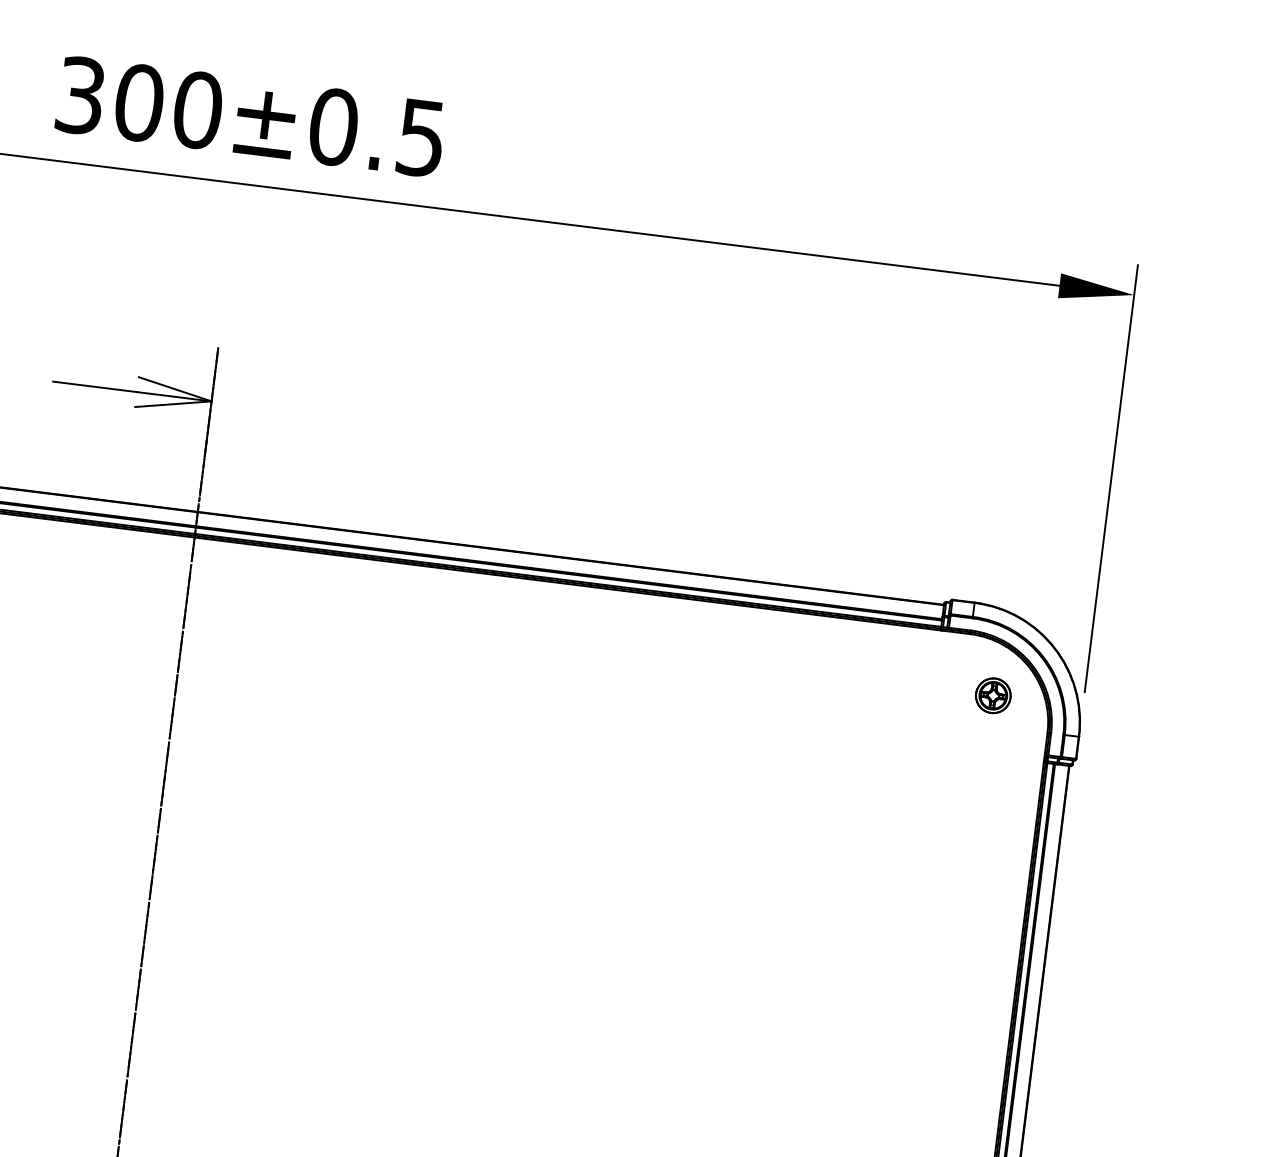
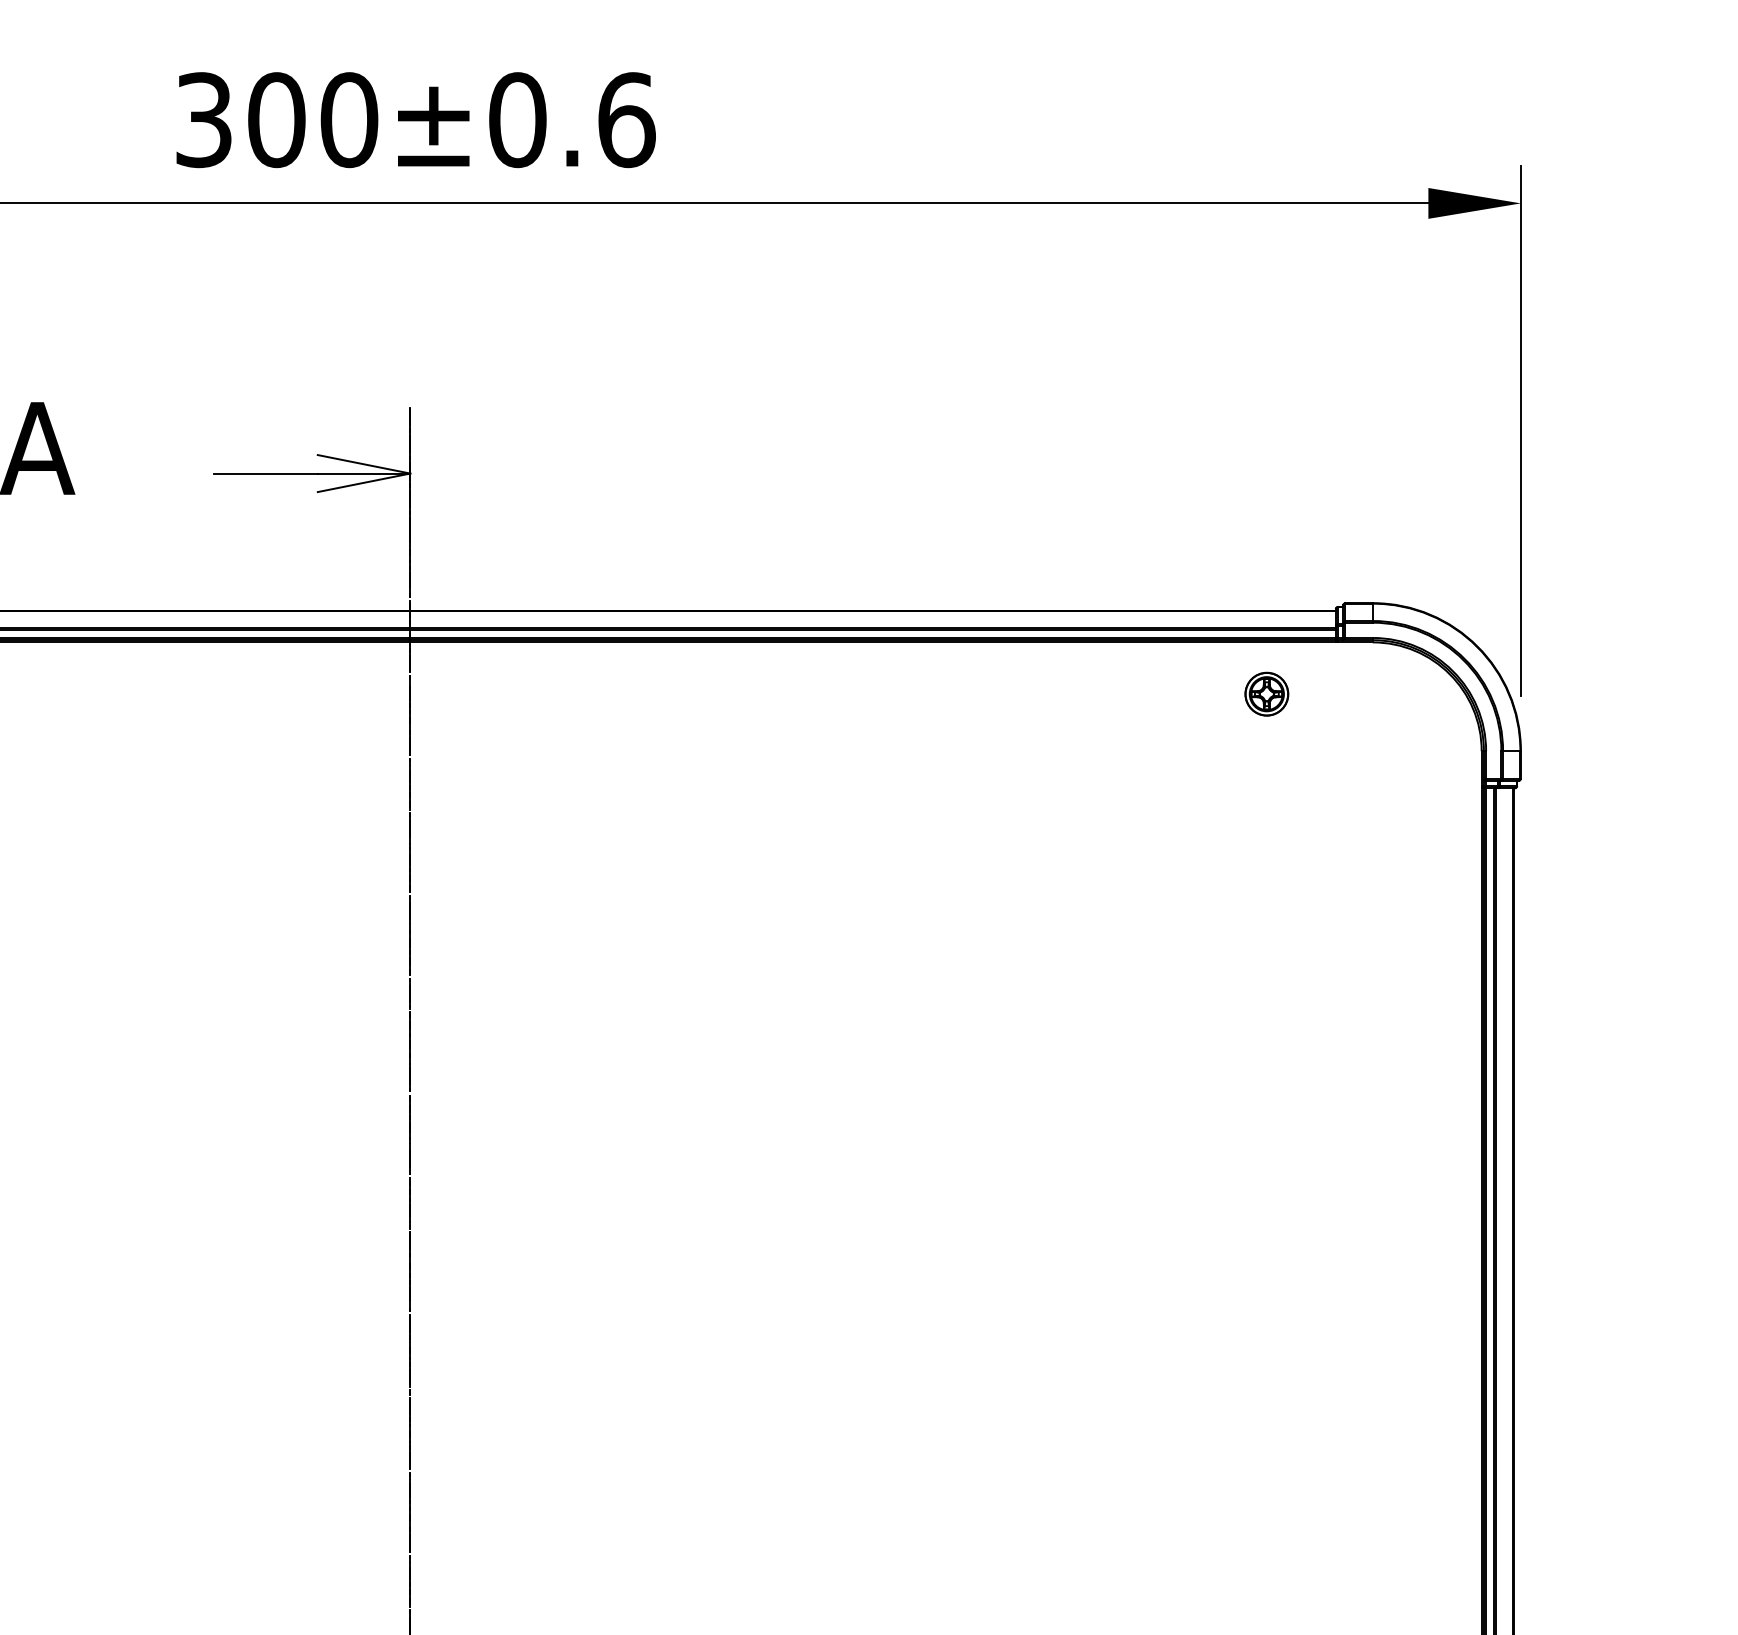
text: (421, 138) -> (626, 120), 300±0.5 -> 300±0.6
part: (993, 695) -> (1266, 693), moved

